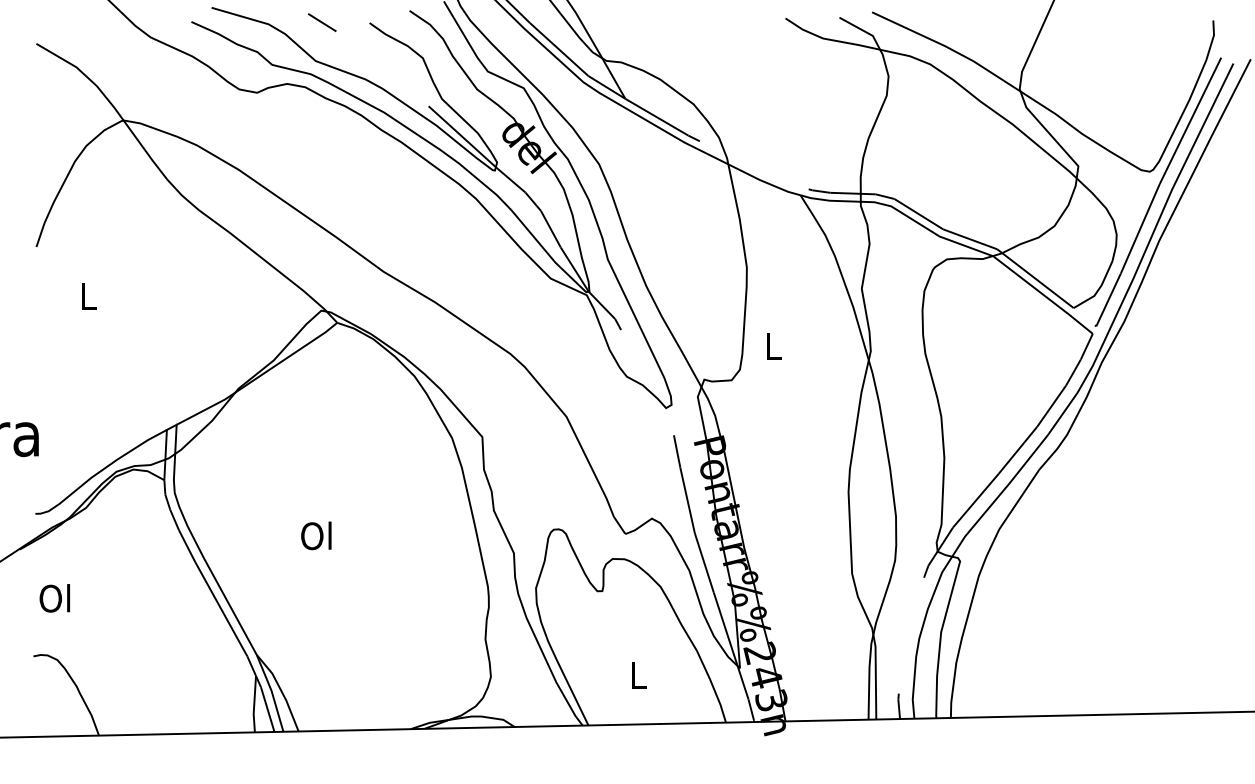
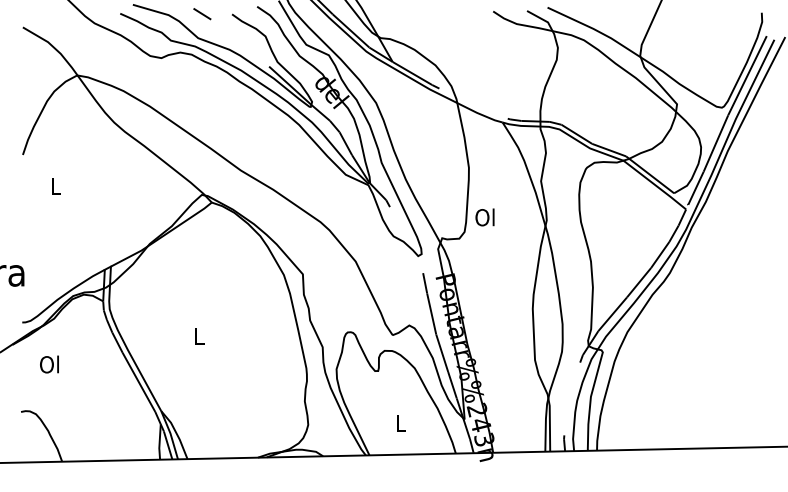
text: (771, 346) -> (484, 217), L -> Ol
text: (316, 536) -> (198, 336), Ol -> L
text: (54, 598) -> (49, 364), moved

